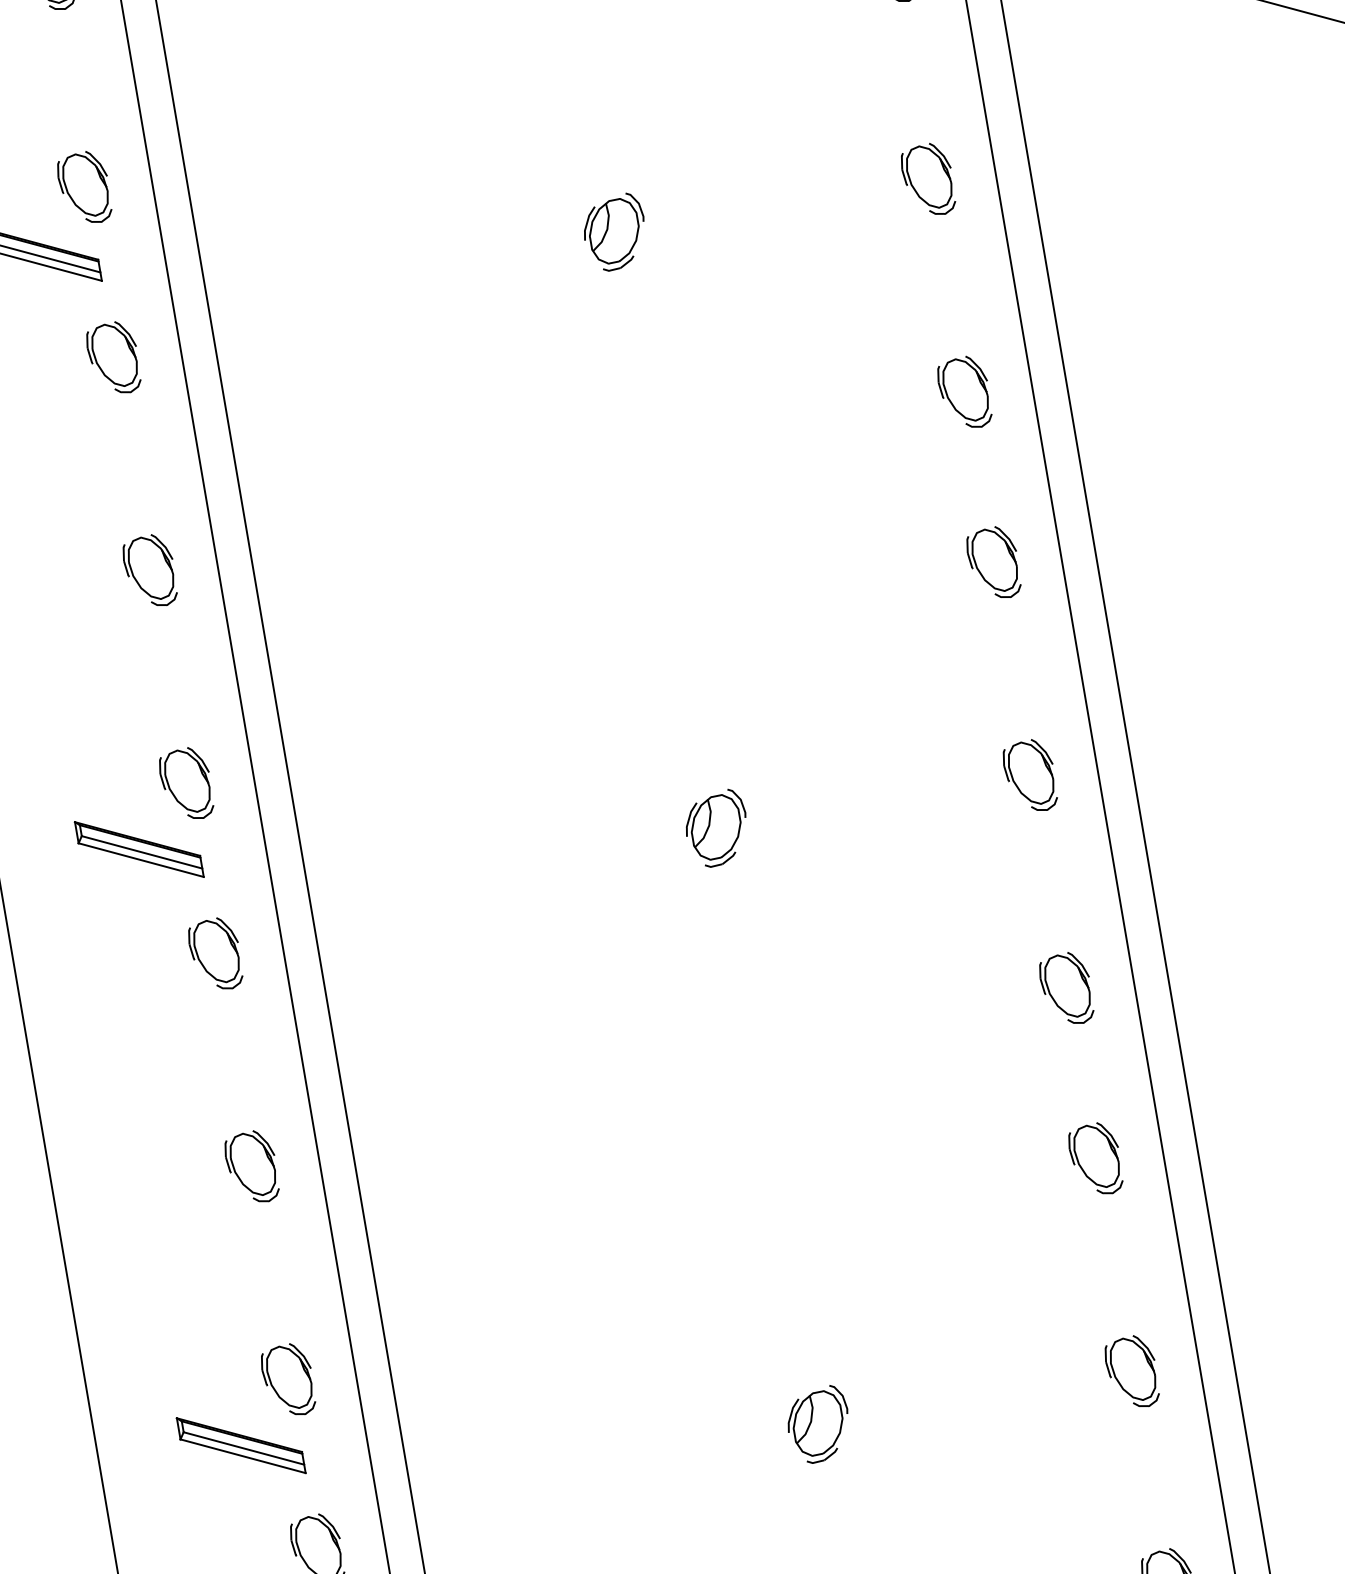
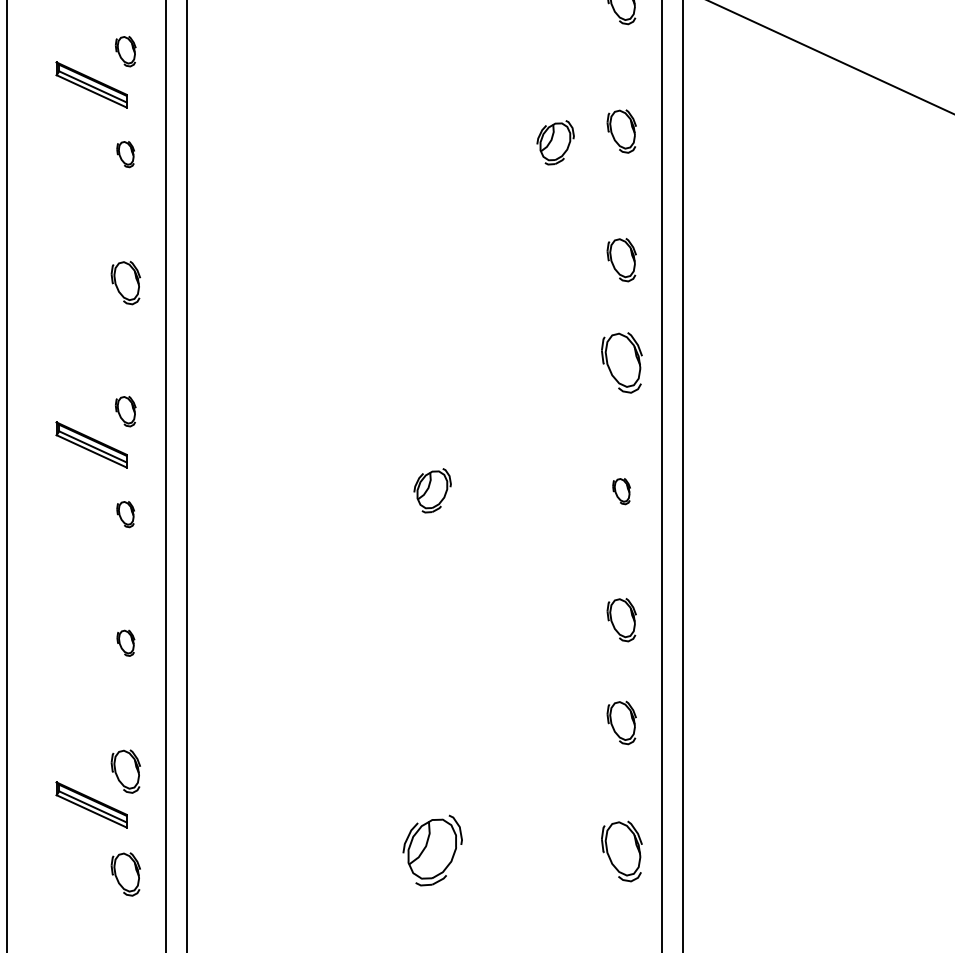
part: (83, 188) -> (125, 51), size x0.7
part: (614, 232) -> (555, 142), moved
part: (113, 358) -> (125, 154), size x0.6
part: (993, 562) -> (621, 362), size x1.4
part: (1029, 776) -> (621, 491), size x0.6
part: (185, 784) -> (125, 411), size x0.7
part: (215, 955) -> (125, 514), size x0.6
part: (251, 1168) -> (125, 643), size x0.6
part: (1131, 1372) -> (621, 851), size x1.4
part: (818, 1424) -> (432, 850), size x1.6

